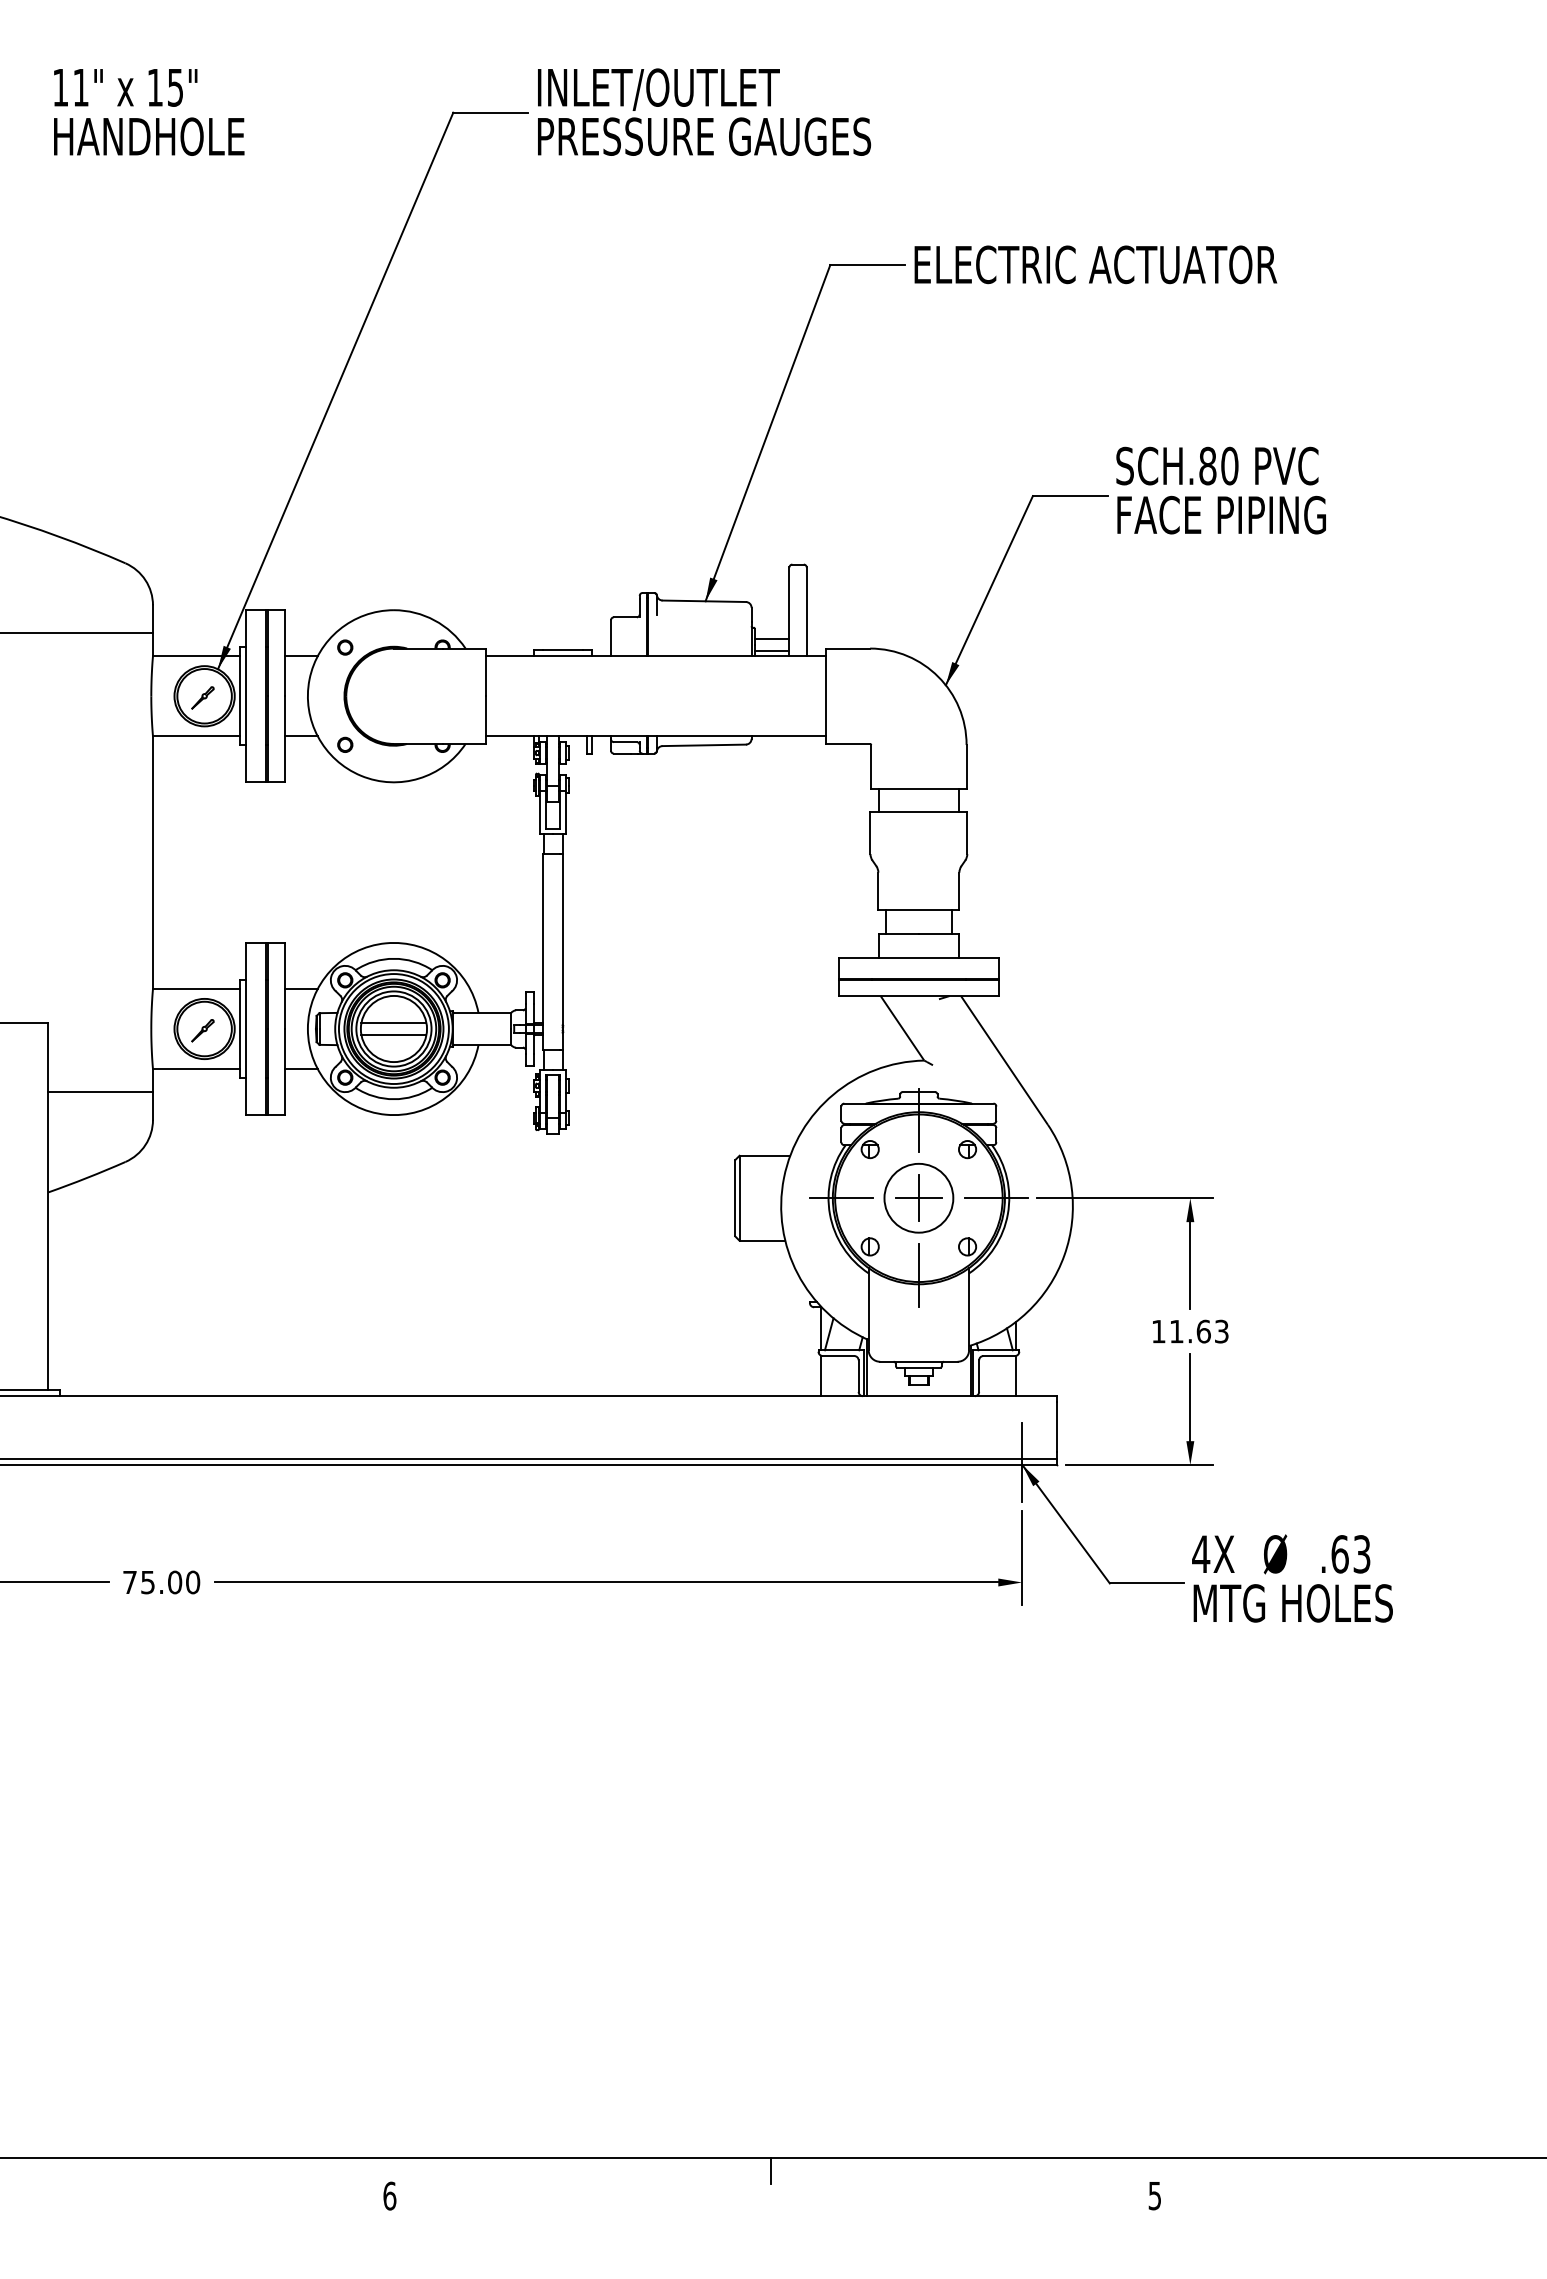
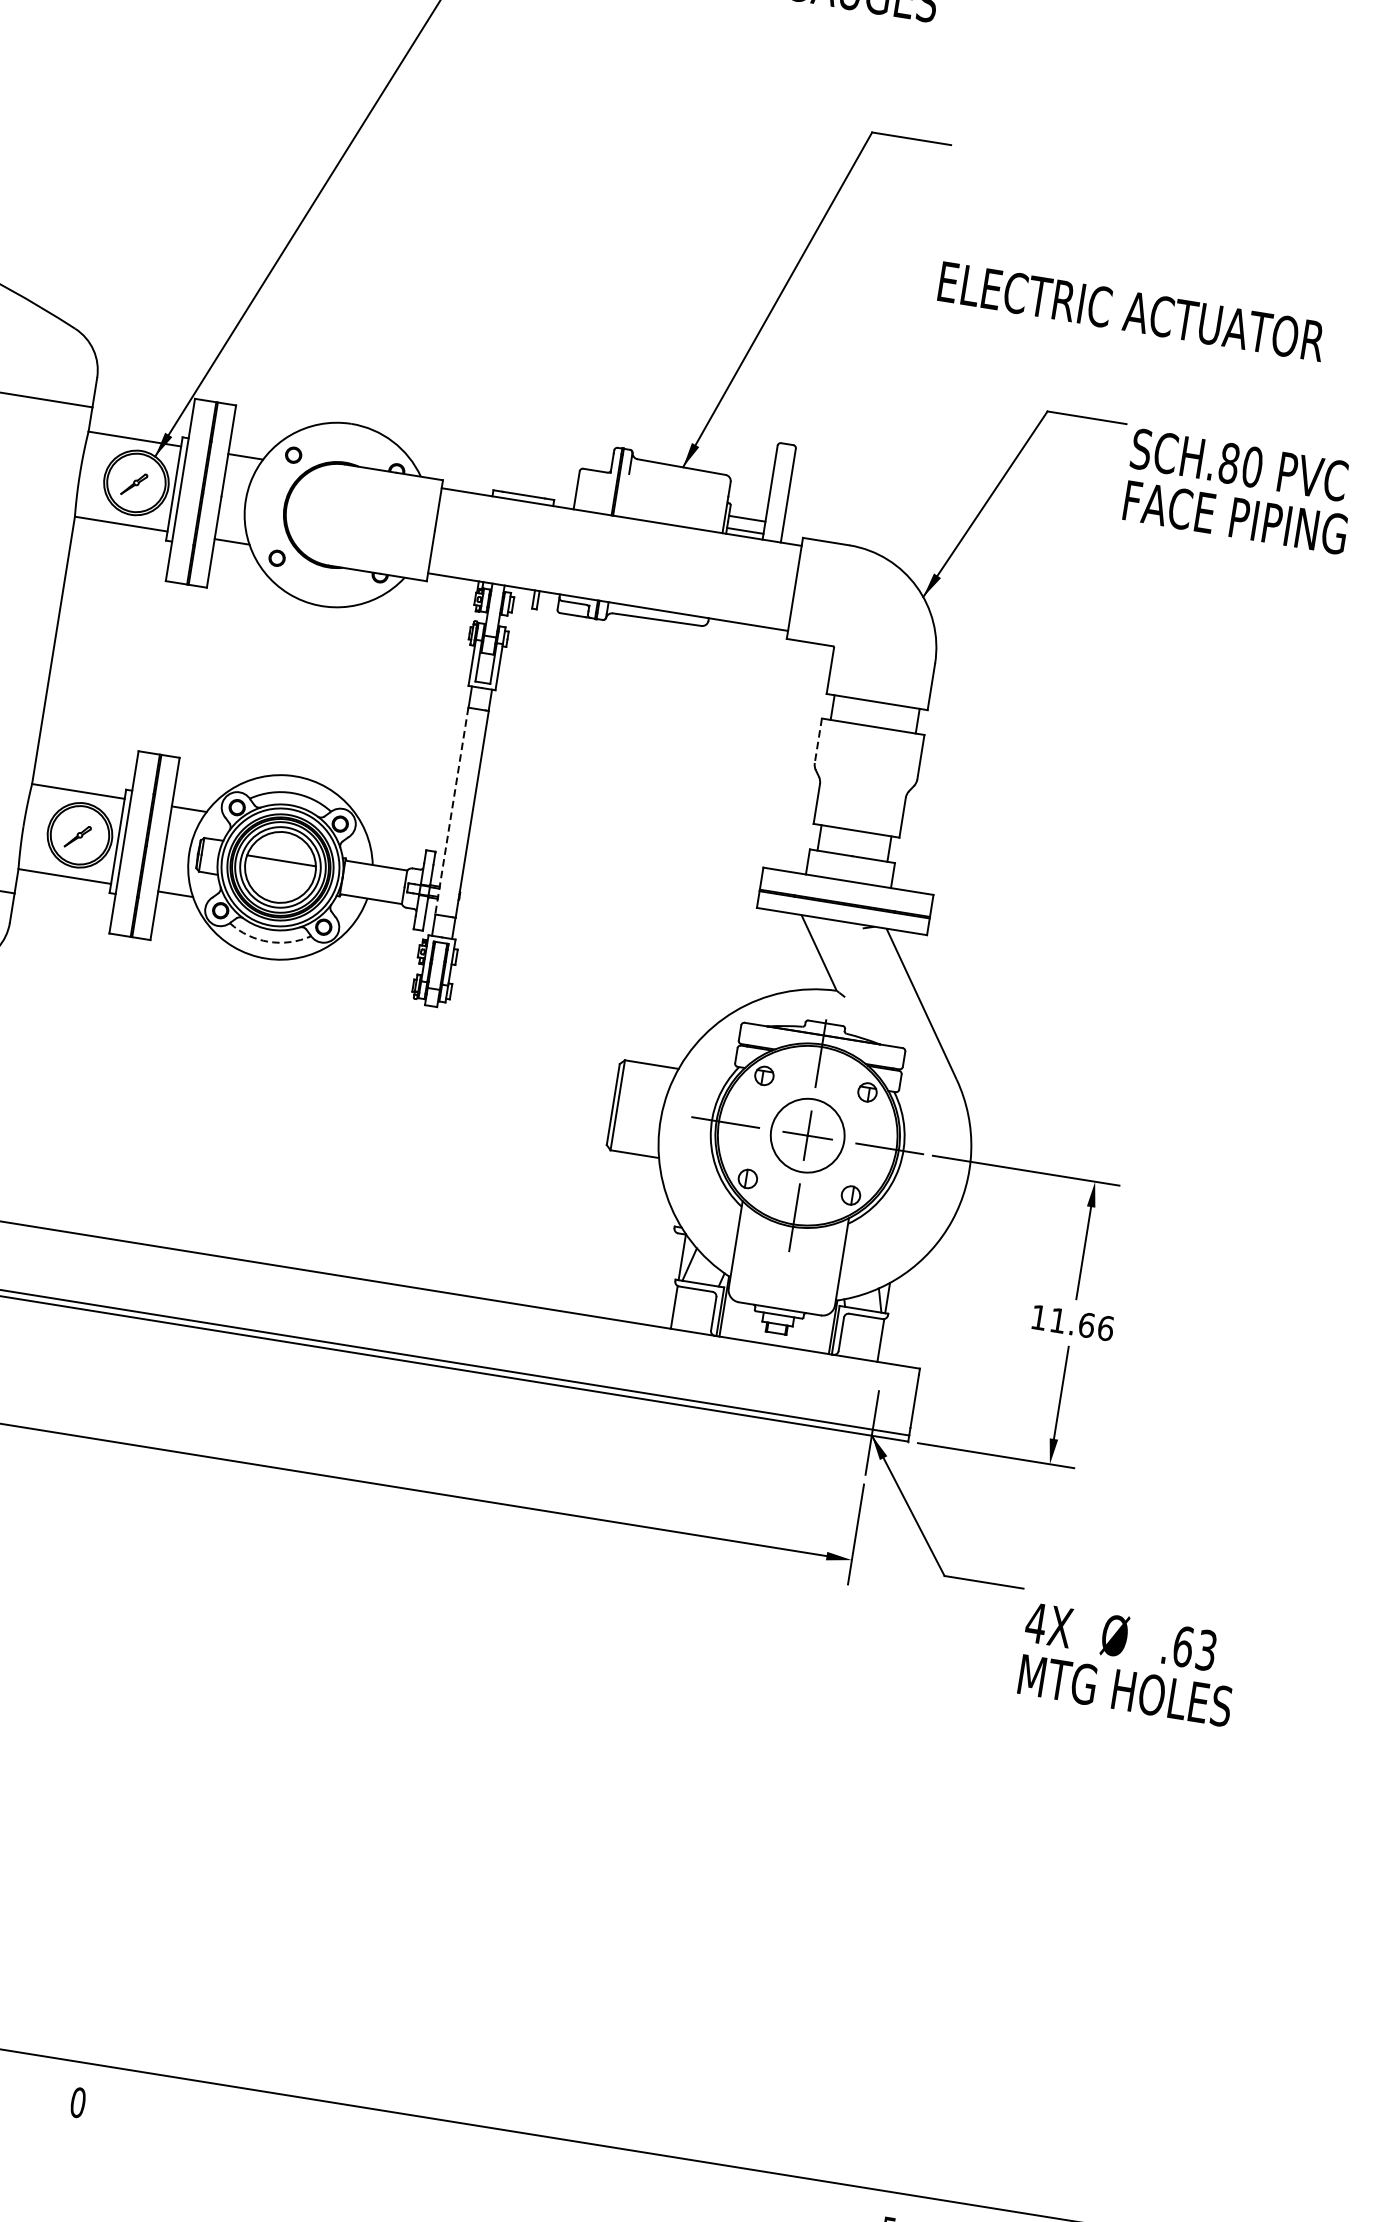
text: (1095, 264) -> (1131, 311), moved
text: (1220, 490) -> (1238, 491), moved
line: (870, 833) -> (818, 741), solid -> dashed
line: (543, 951) -> (452, 810), solid -> dashed
line: (393, 1035) -> (278, 874), removed
arc: (393, 1099) -> (268, 942), solid -> dashed
text: (1221, 1331) -> (1105, 1328), 11.63 -> 11.66
text: (1292, 1578) -> (1128, 1664), moved
line: (770, 2170) -> (485, 2140), removed
text: (389, 2195) -> (77, 2101), 6 -> 0

